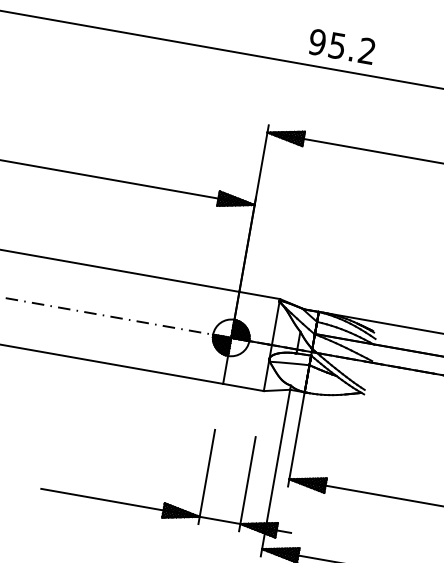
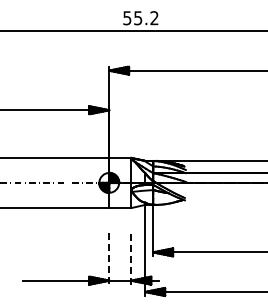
text: (318, 41) -> (127, 17), 95.2 -> 55.2
line: (207, 476) -> (109, 258), solid -> dashed
line: (247, 483) -> (131, 258), solid -> dashed

